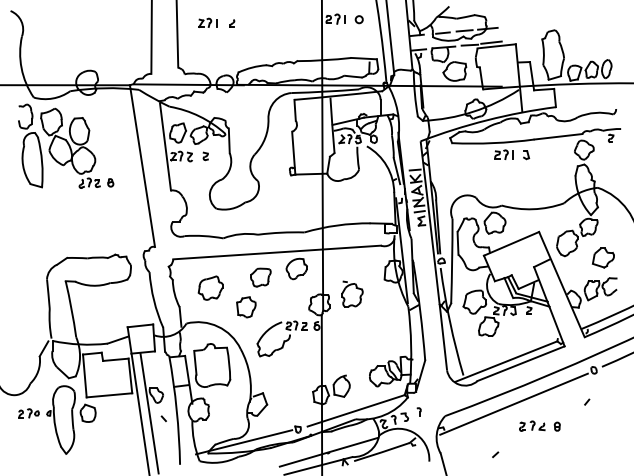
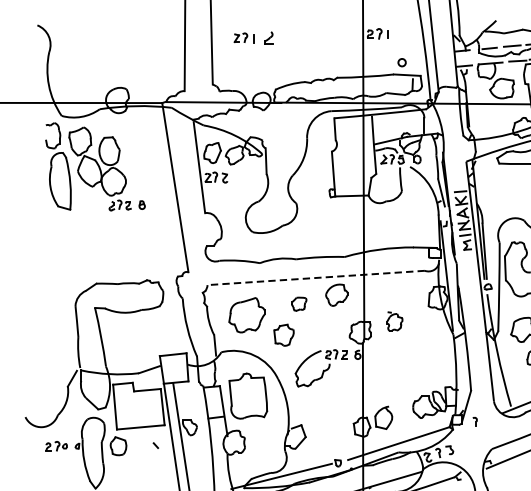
circle: (358, 19) -> (401, 62), moved
part: (232, 23) -> (269, 38), size x1.6
part: (205, 156) -> (241, 177), removed
line: (276, 252) -> (315, 277), solid -> dashed
part: (260, 277) -> (298, 304), size x0.7
part: (210, 287) -> (246, 314), size x1.4
part: (352, 293) -> (395, 320), size x0.7
part: (418, 411) -> (474, 421), moved
line: (163, 418) -> (155, 445), moved

